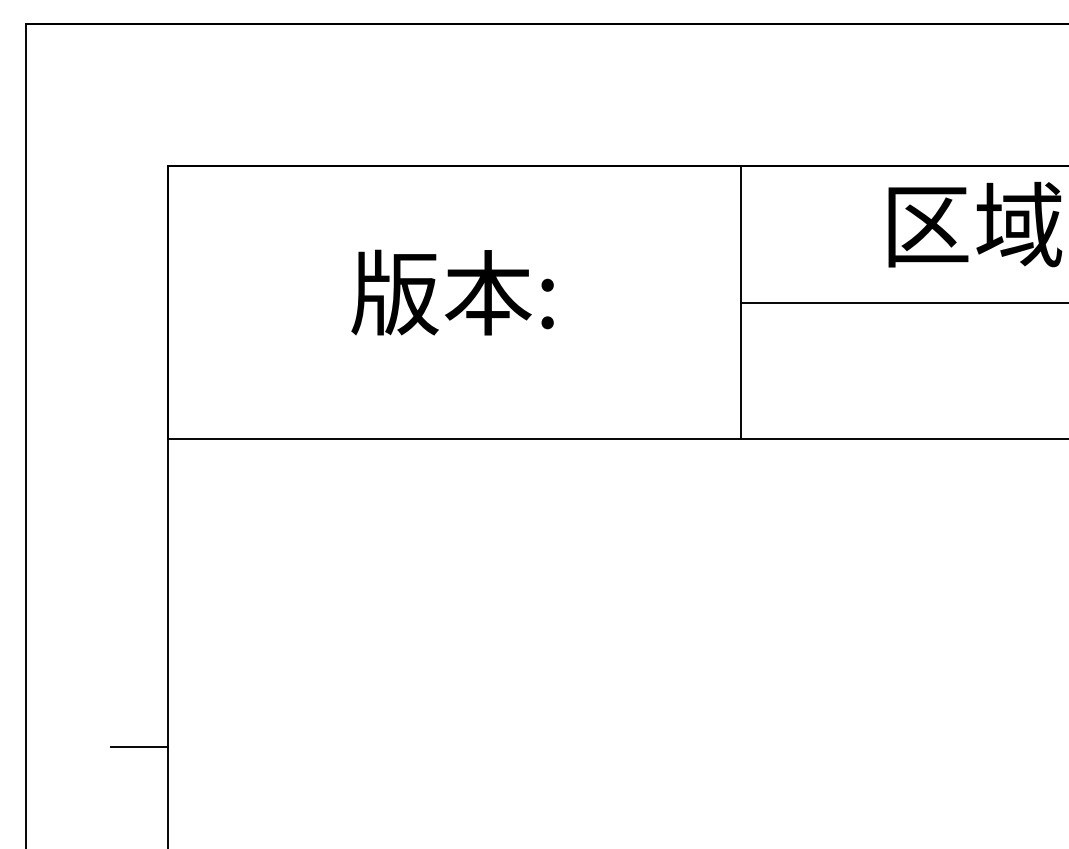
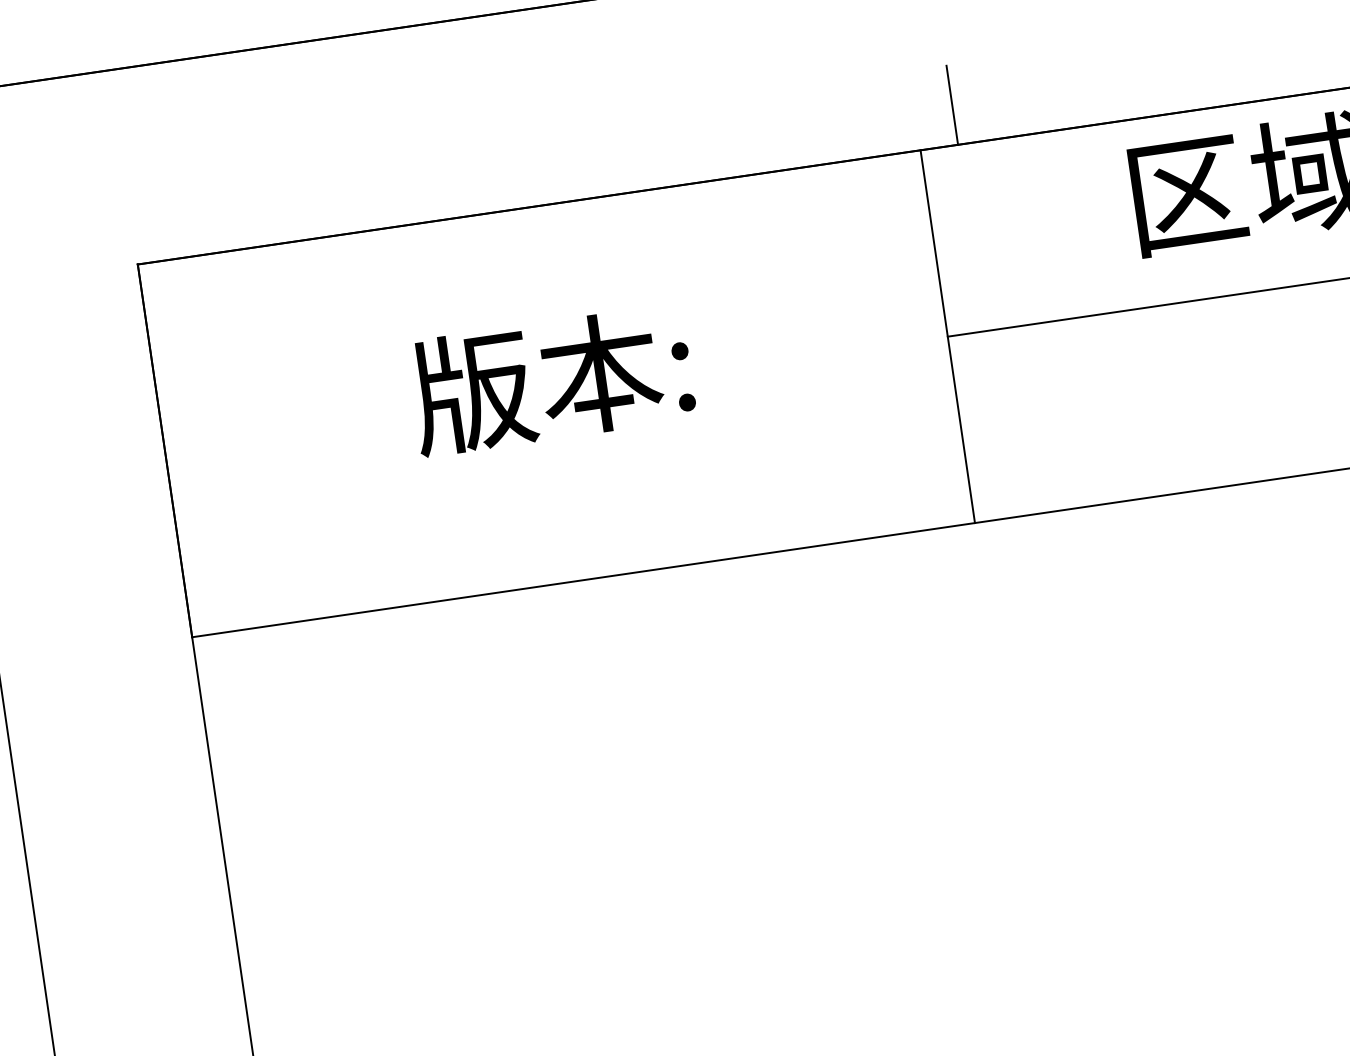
line: (768, 137) -> (952, 105), added

